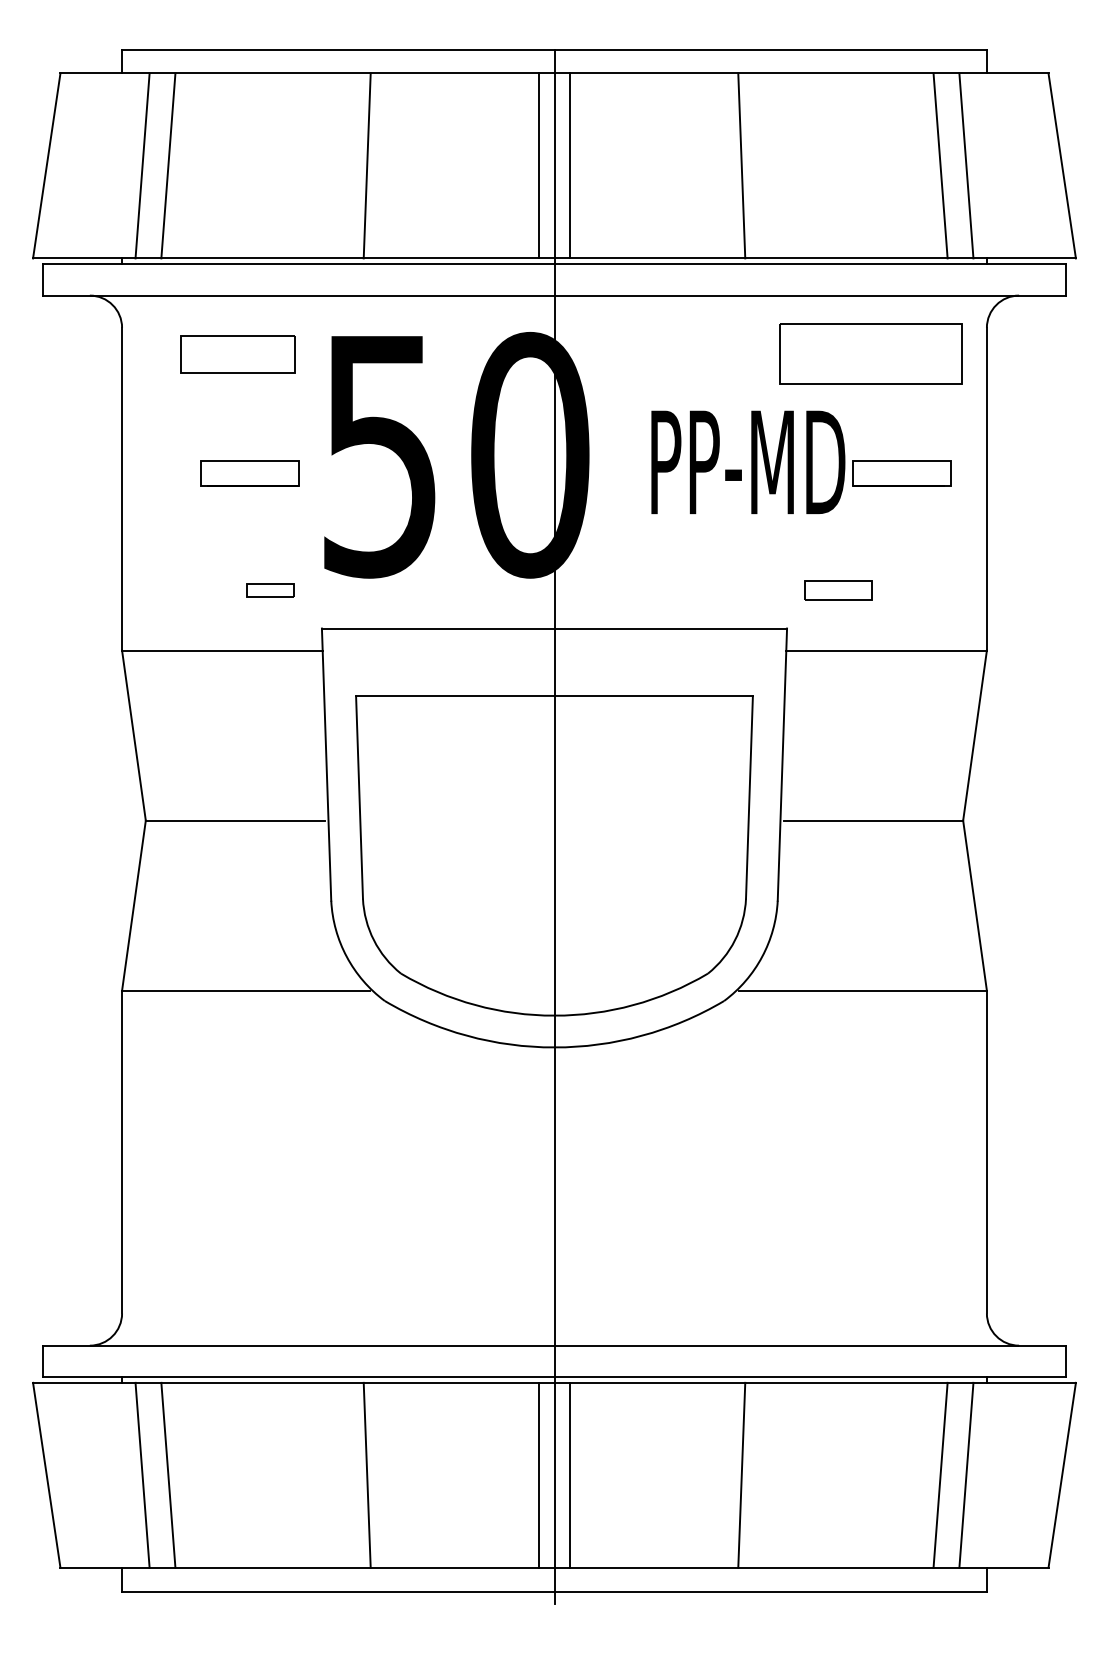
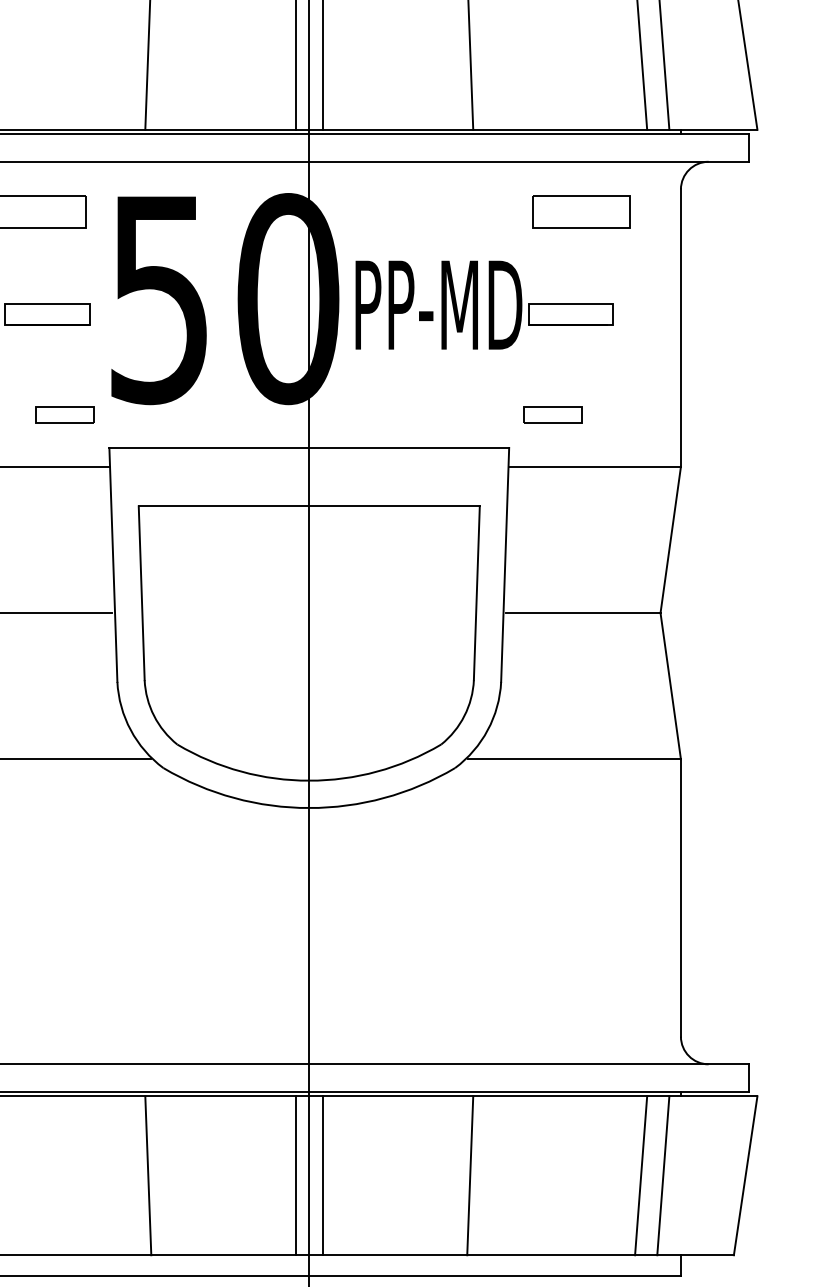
part: (870, 354) -> (580, 212), size x0.62
part: (801, 461) -> (484, 304), moved
part: (270, 590) -> (65, 415), size x1.43

